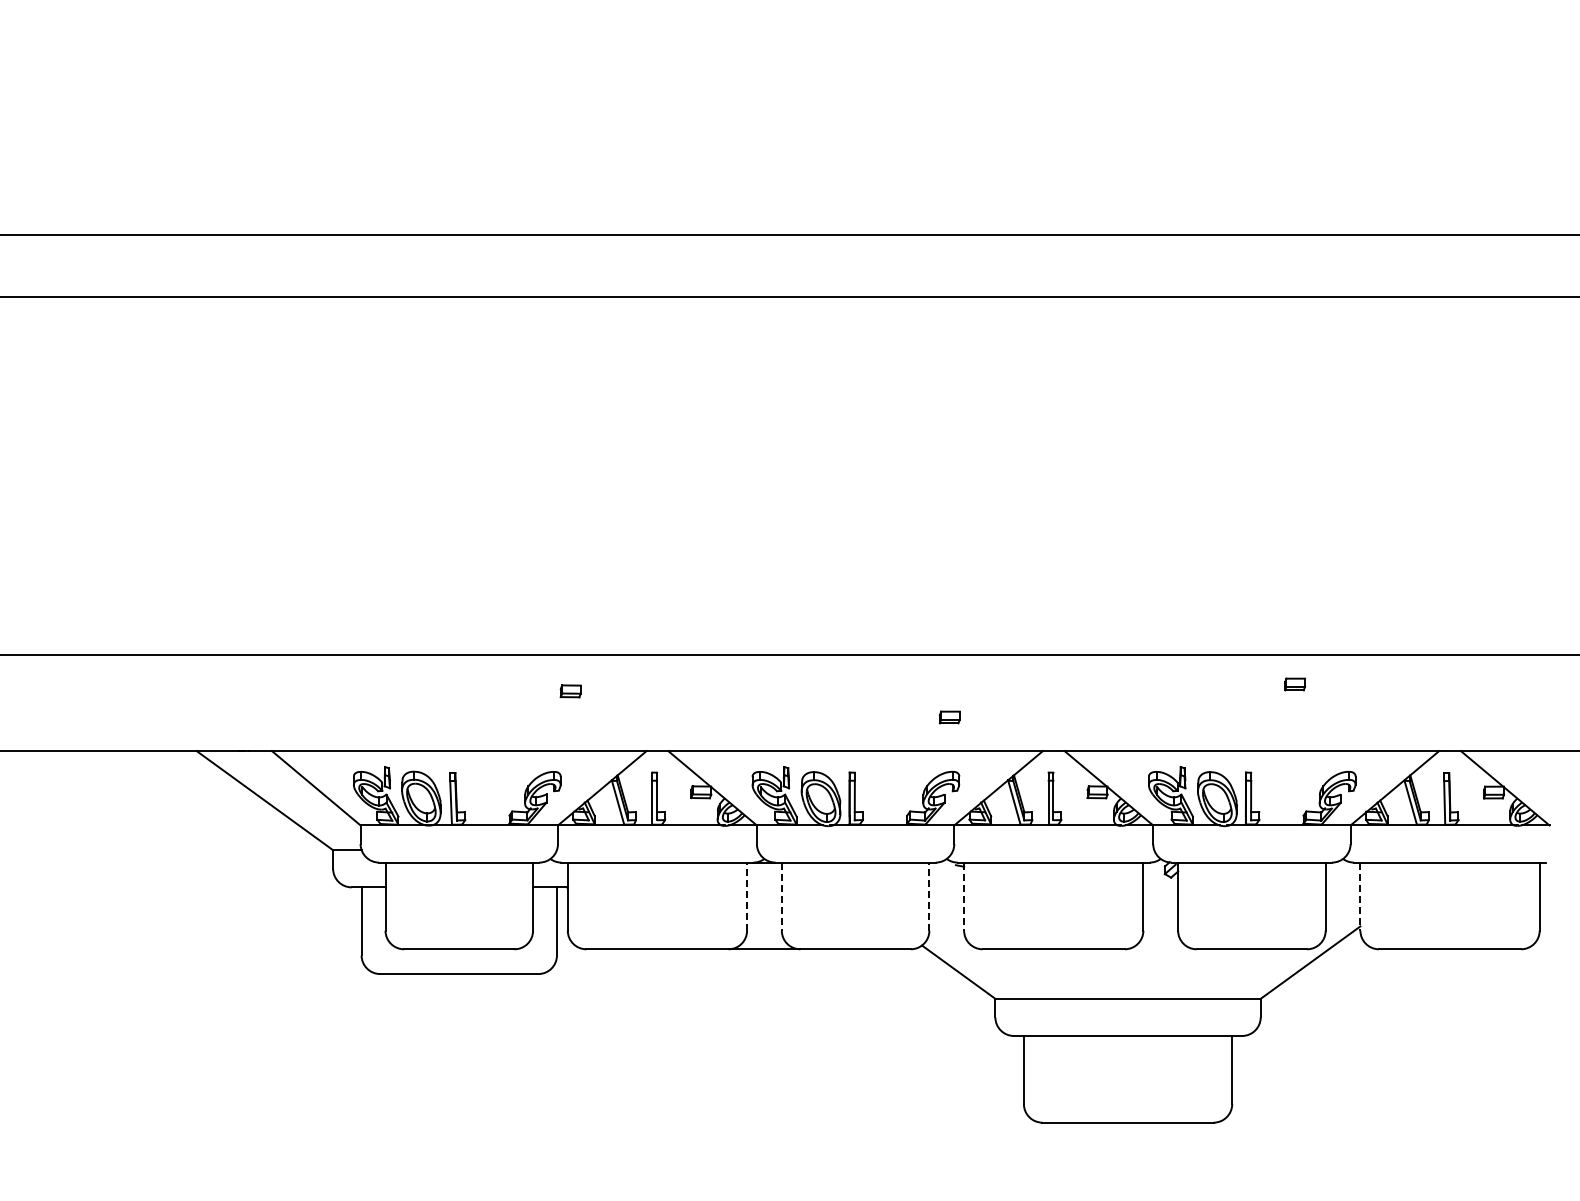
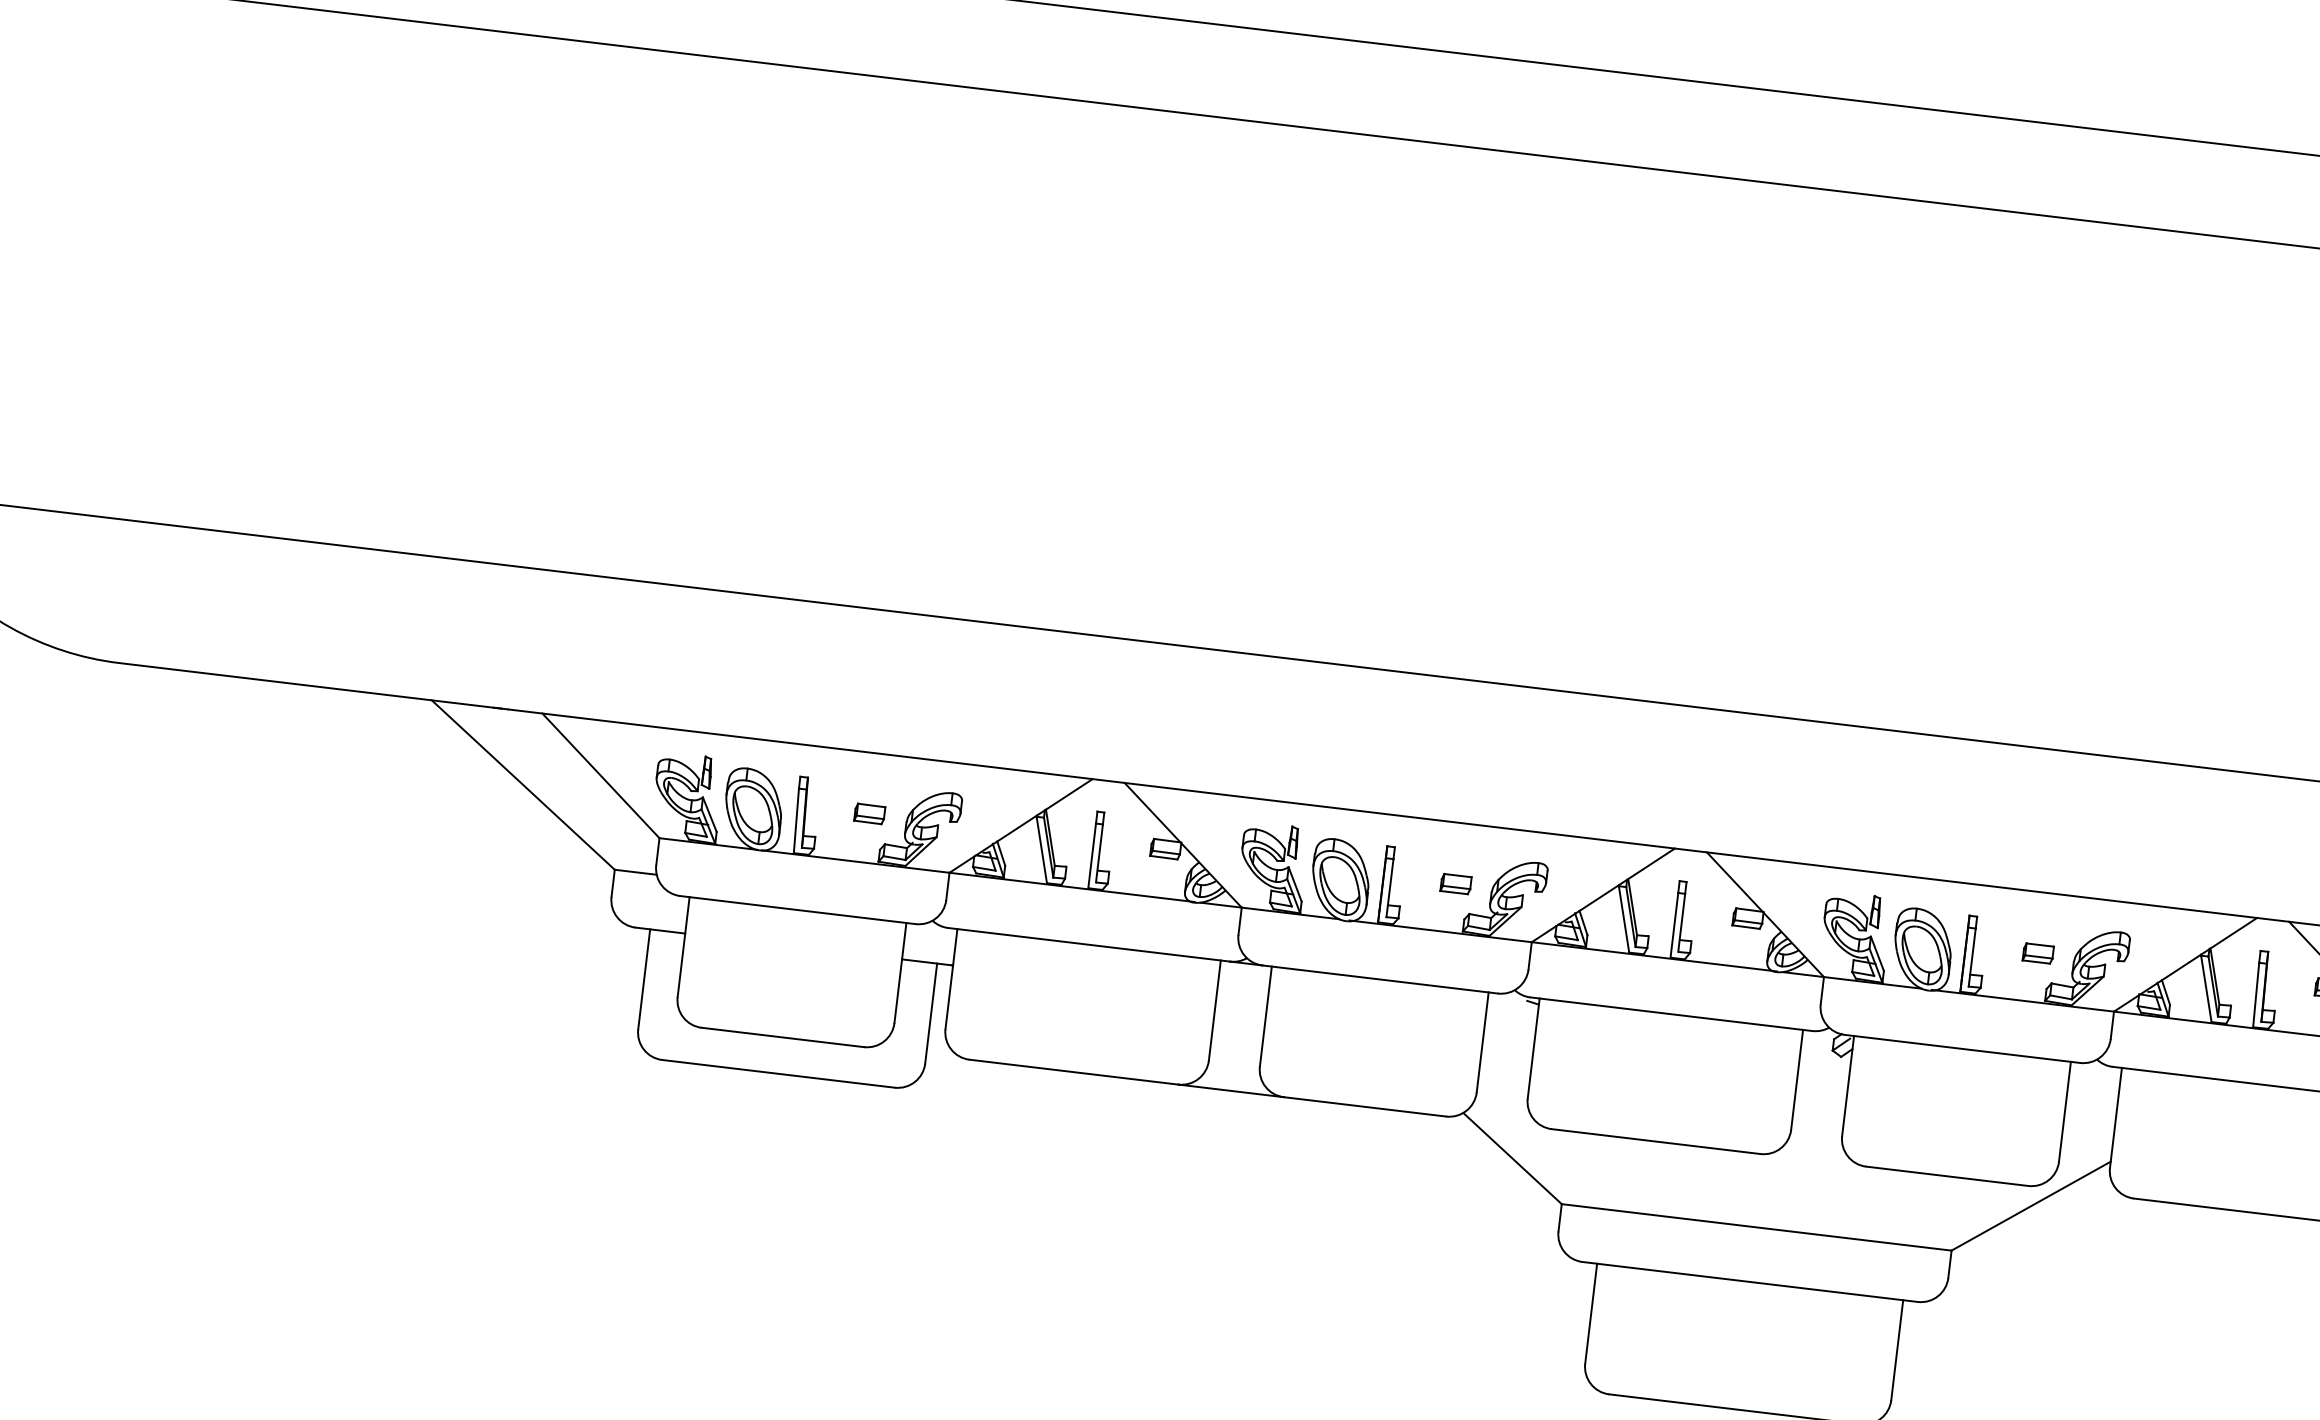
part: (1295, 684) -> (2038, 953), moved
part: (570, 691) -> (869, 814), moved
part: (949, 717) -> (1455, 884), moved
line: (747, 896) -> (1215, 1010), dashed -> solid
line: (929, 896) -> (1482, 1042), dashed -> solid
line: (781, 897) -> (1265, 1017), dashed -> solid
line: (964, 897) -> (1534, 1049), dashed -> solid
line: (1360, 897) -> (2115, 1119), dashed -> solid

